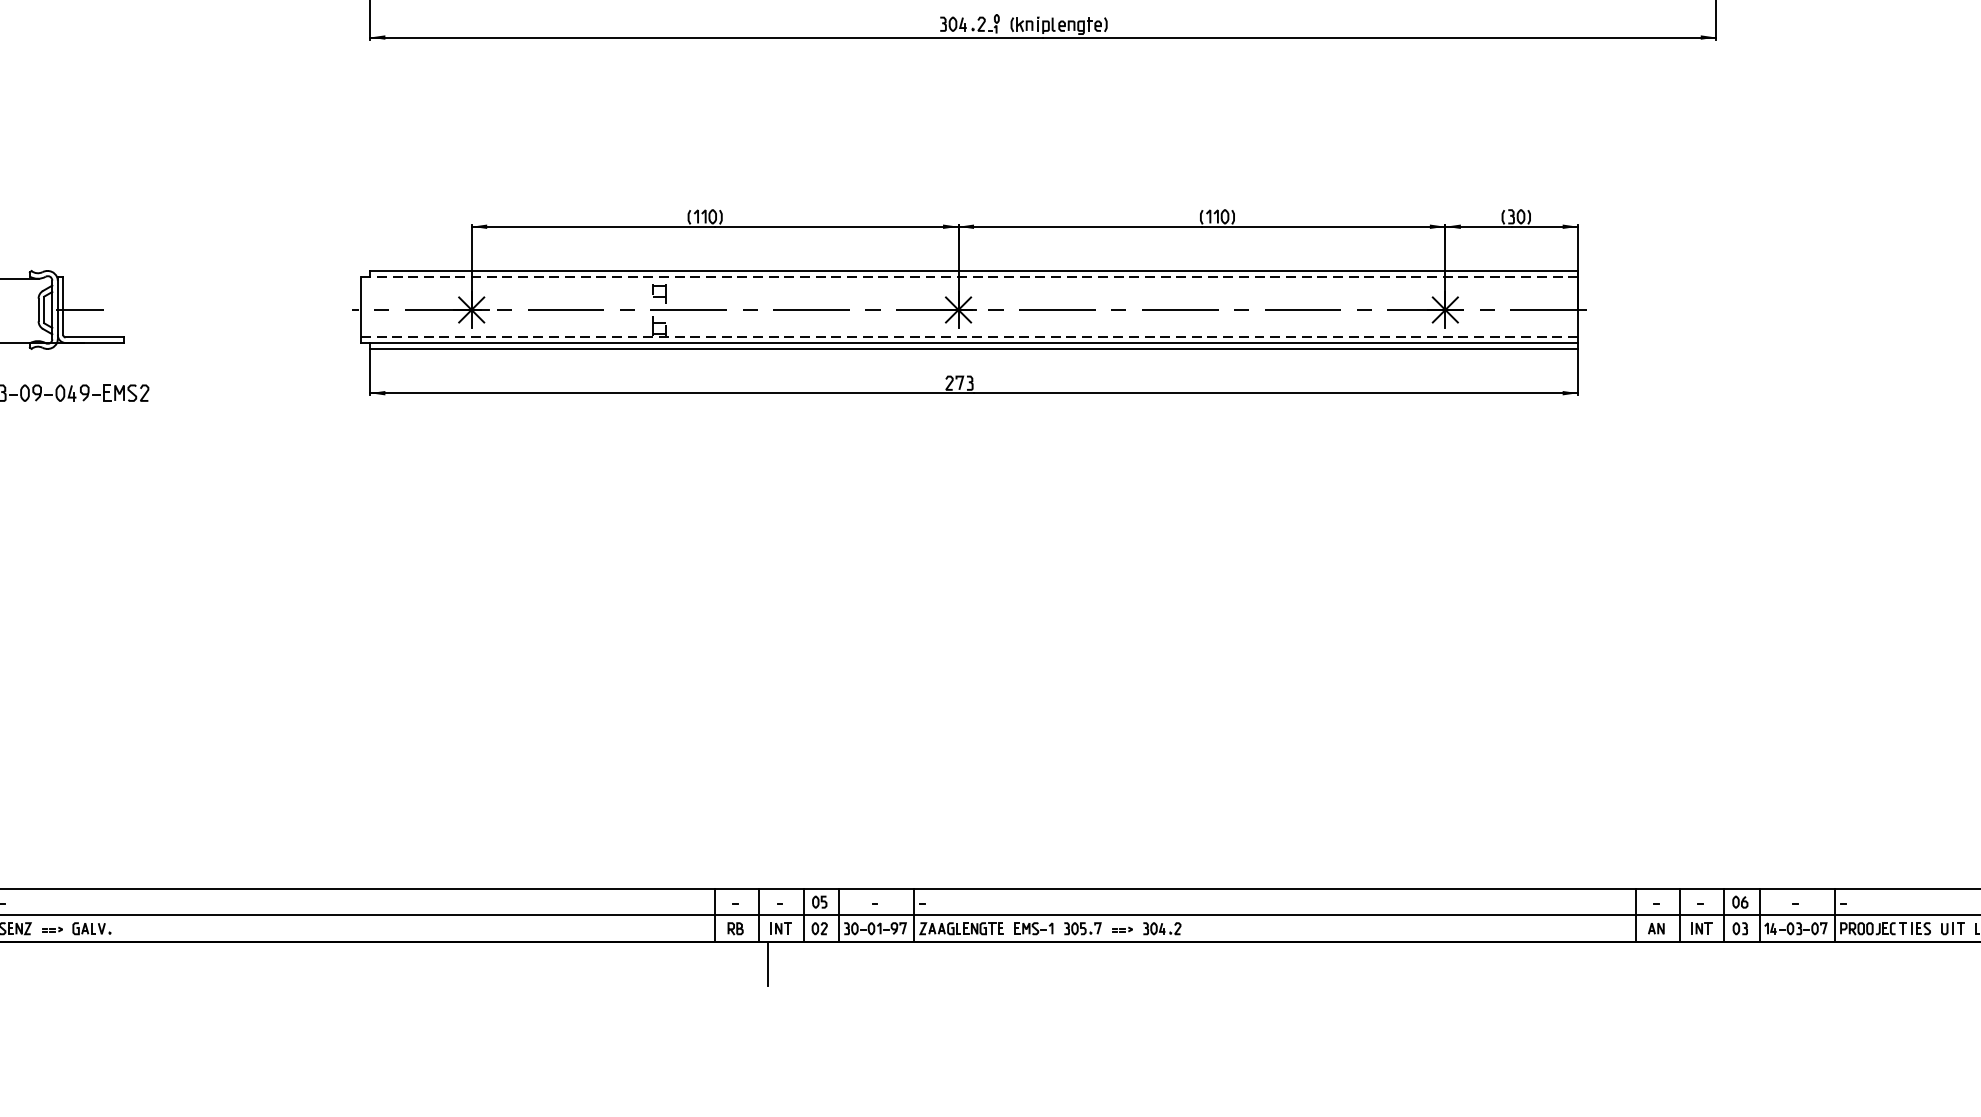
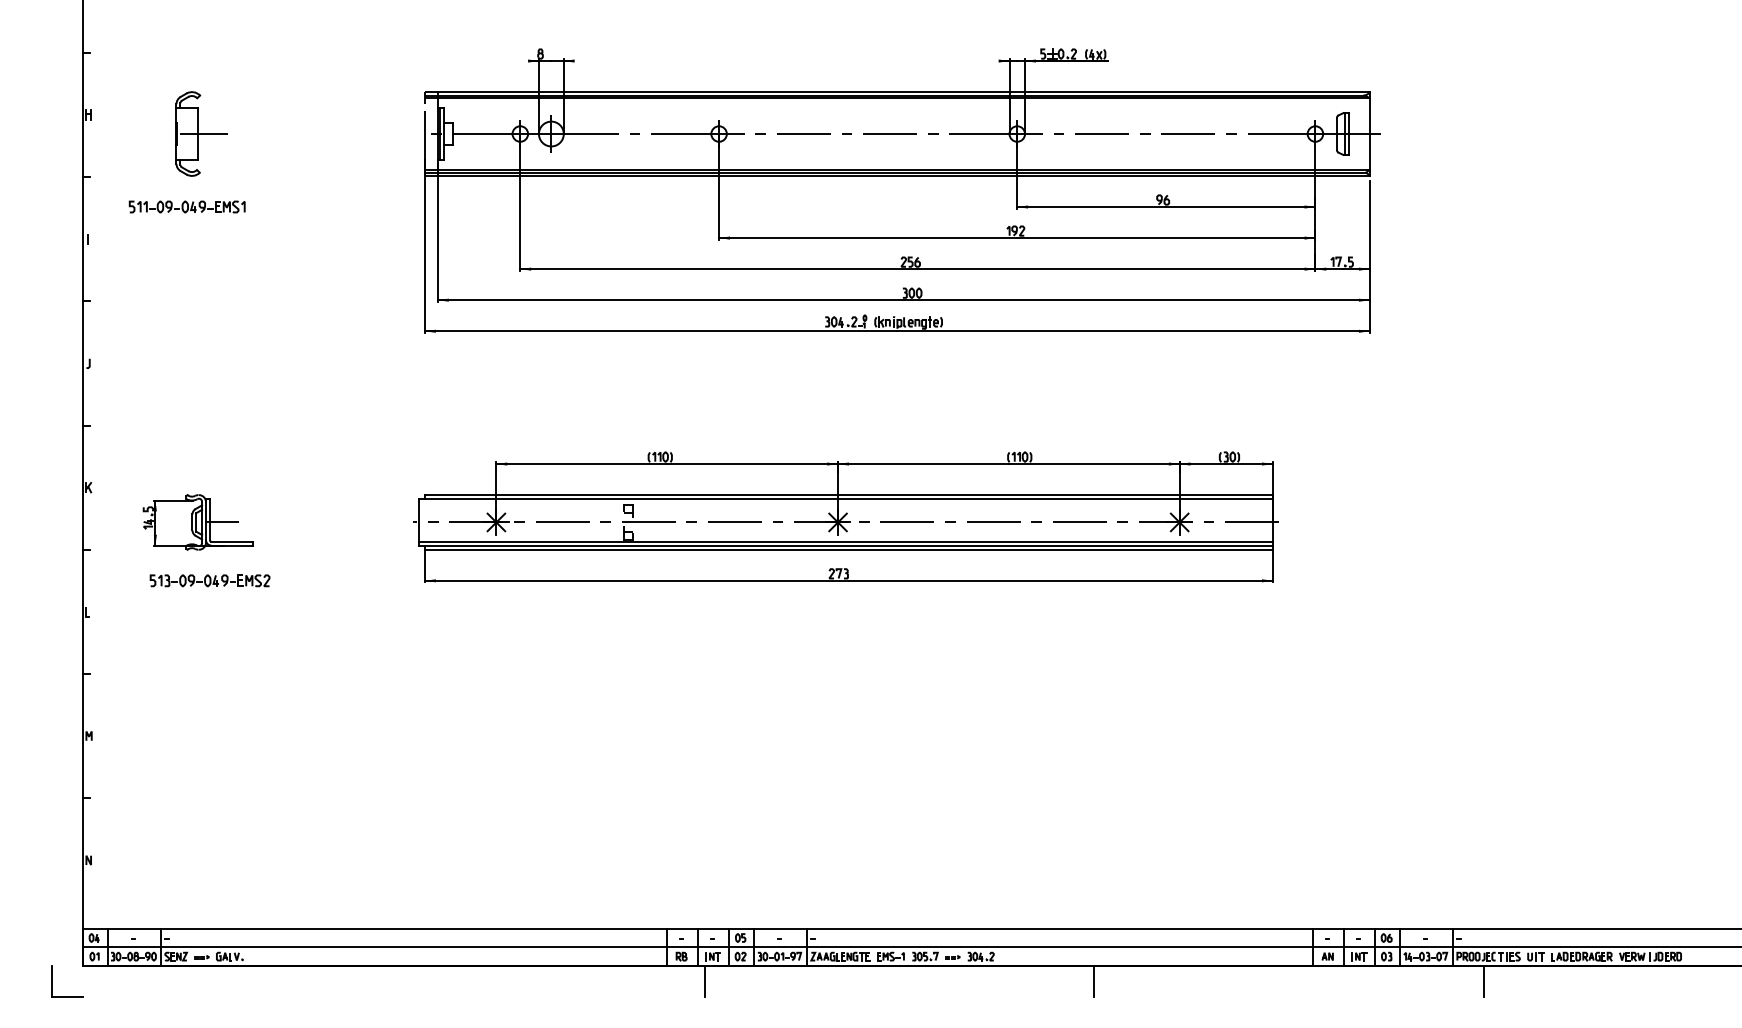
line: (969, 277) -> (845, 499), dashed -> solid
line: (970, 337) -> (846, 541), dashed -> solid
line: (1323, 964) -> (1094, 981), added
line: (1879, 964) -> (1484, 981), added

